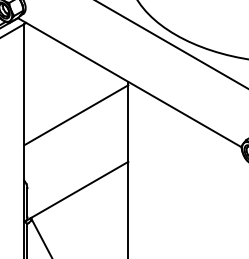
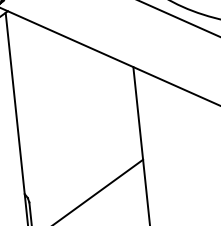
line: (76, 115) -> (77, 112), removed

